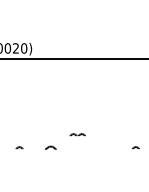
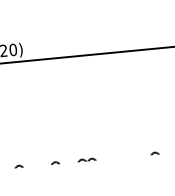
line: (76, 134) -> (85, 159), moved
part: (50, 147) -> (55, 162), size x0.62

